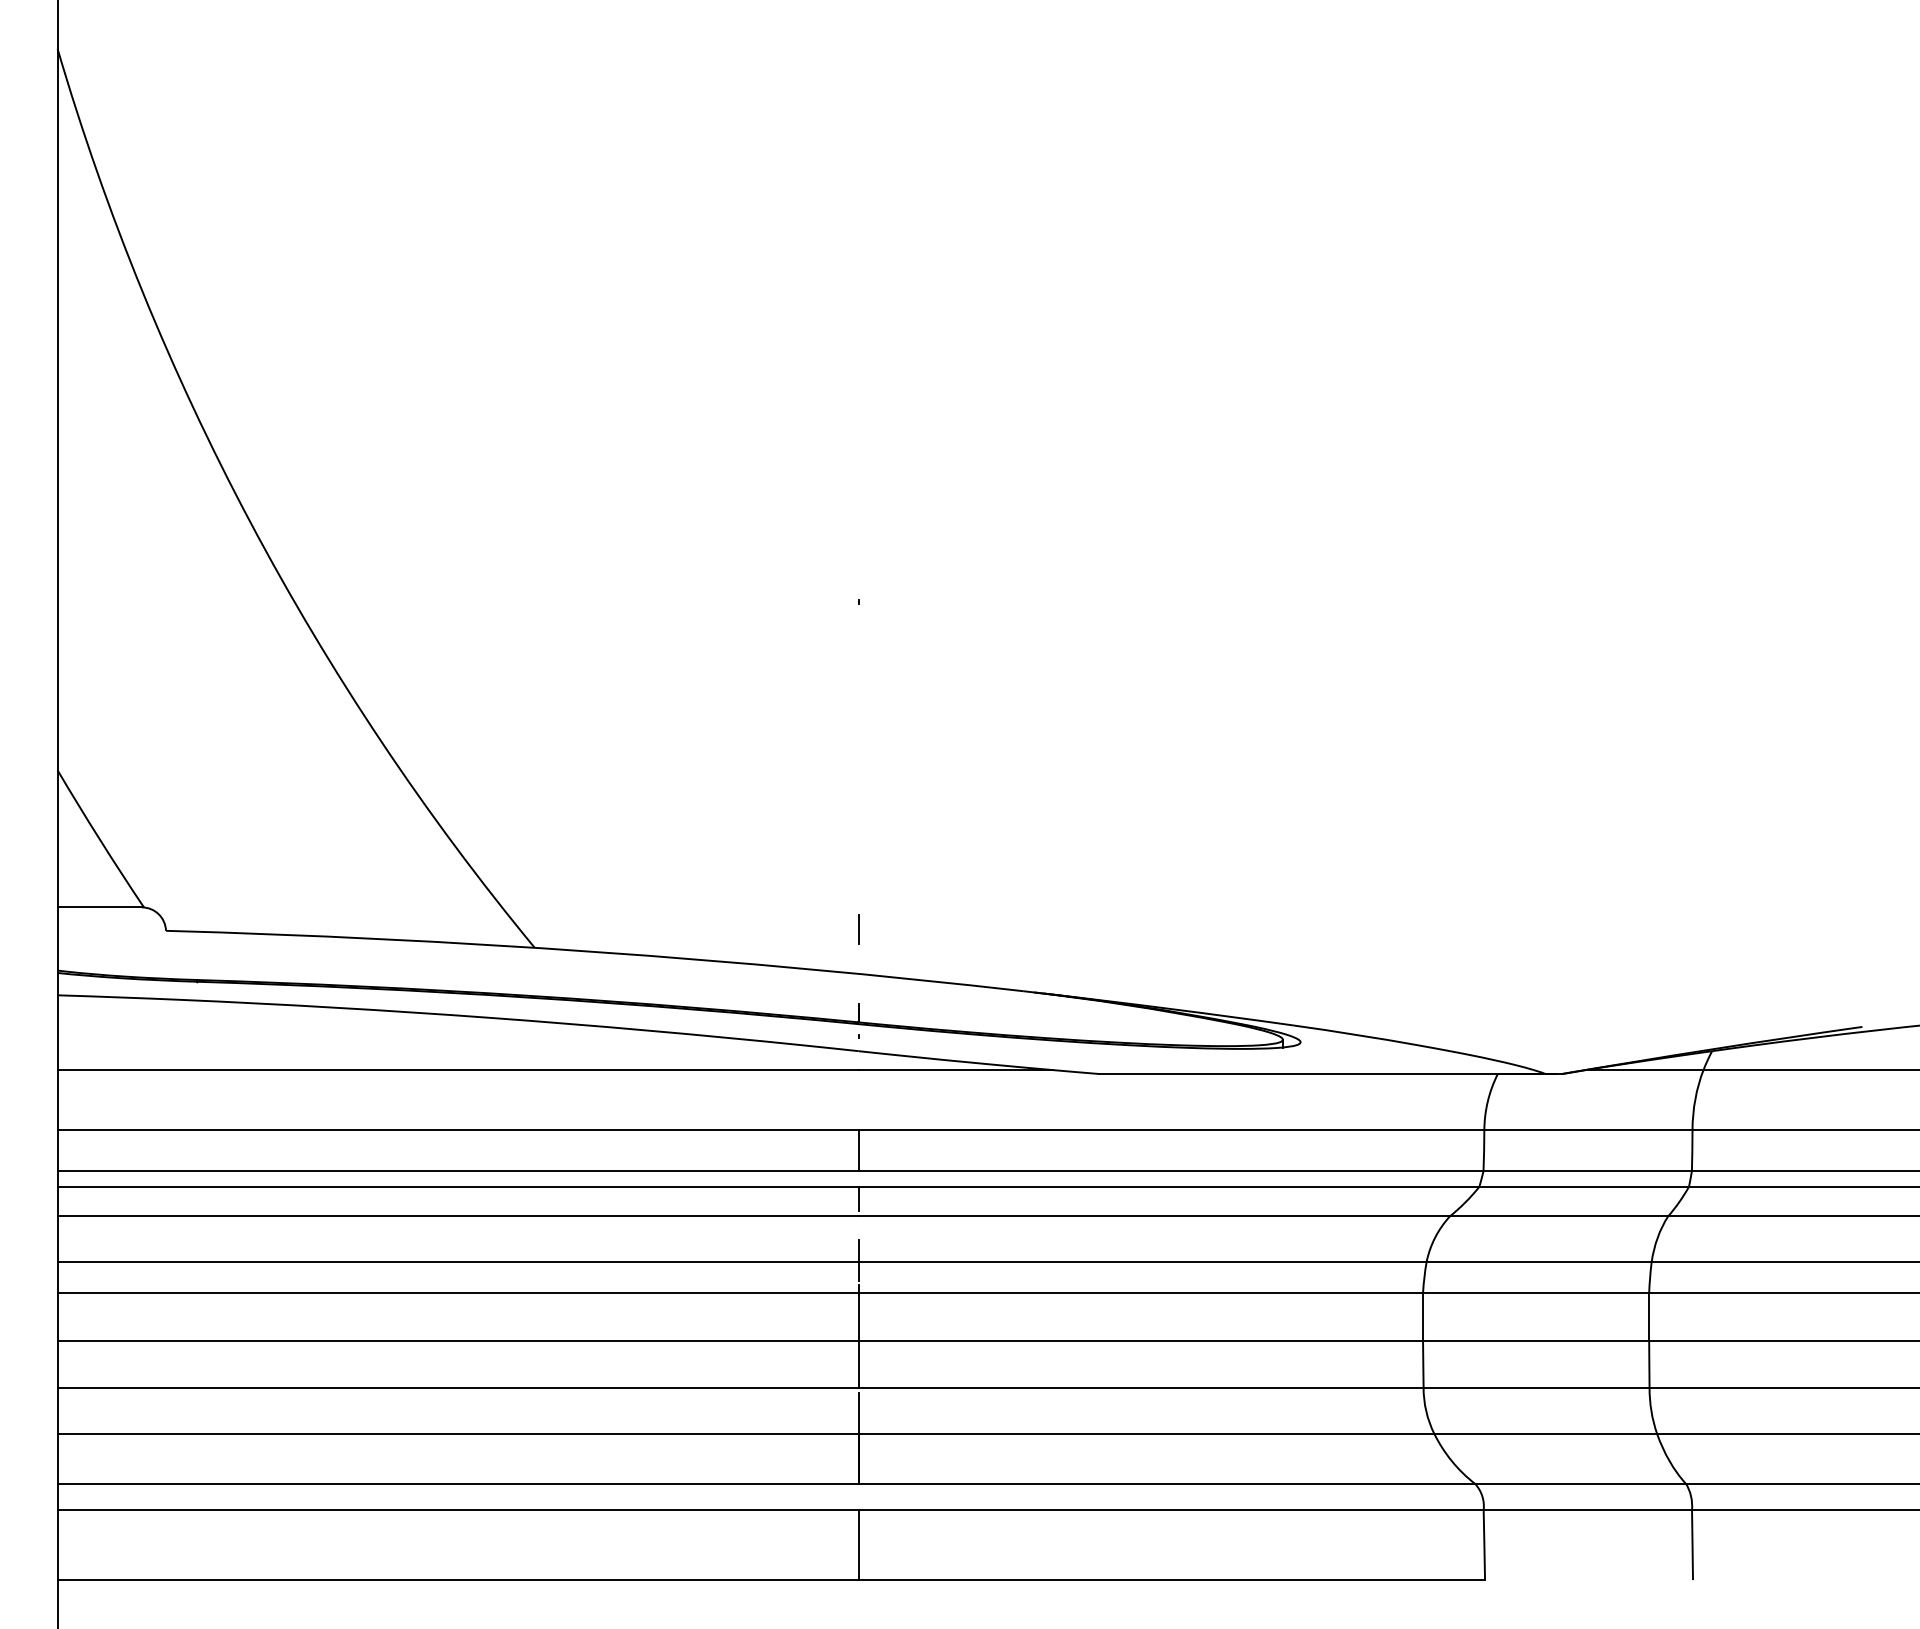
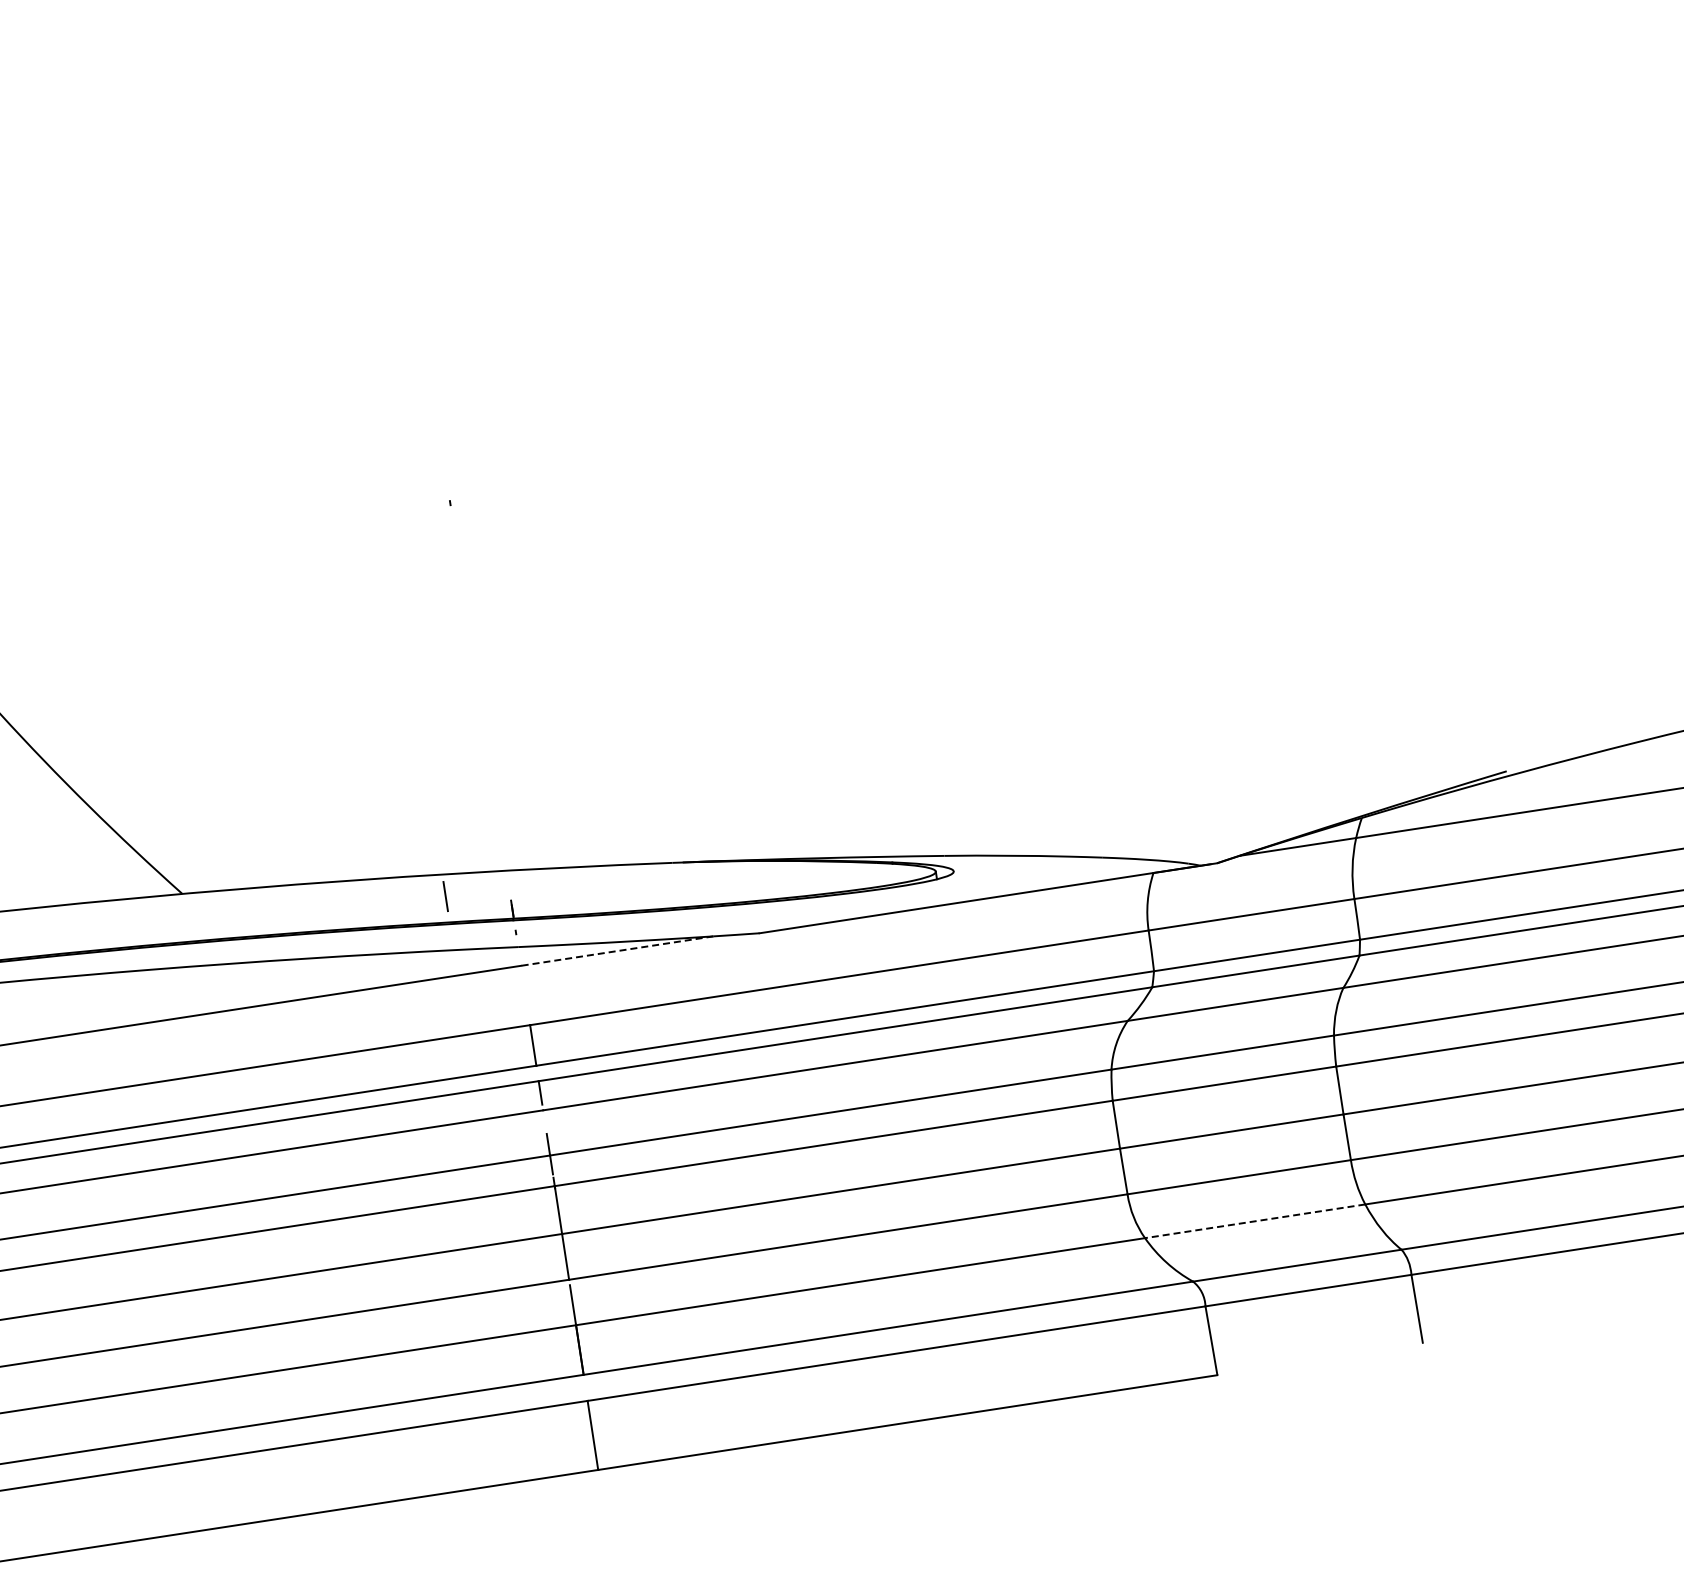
line: (858, 929) -> (445, 896), moved
line: (955, 1070) -> (616, 951), solid -> dashed
line: (1545, 1433) -> (1254, 1221), solid -> dashed

